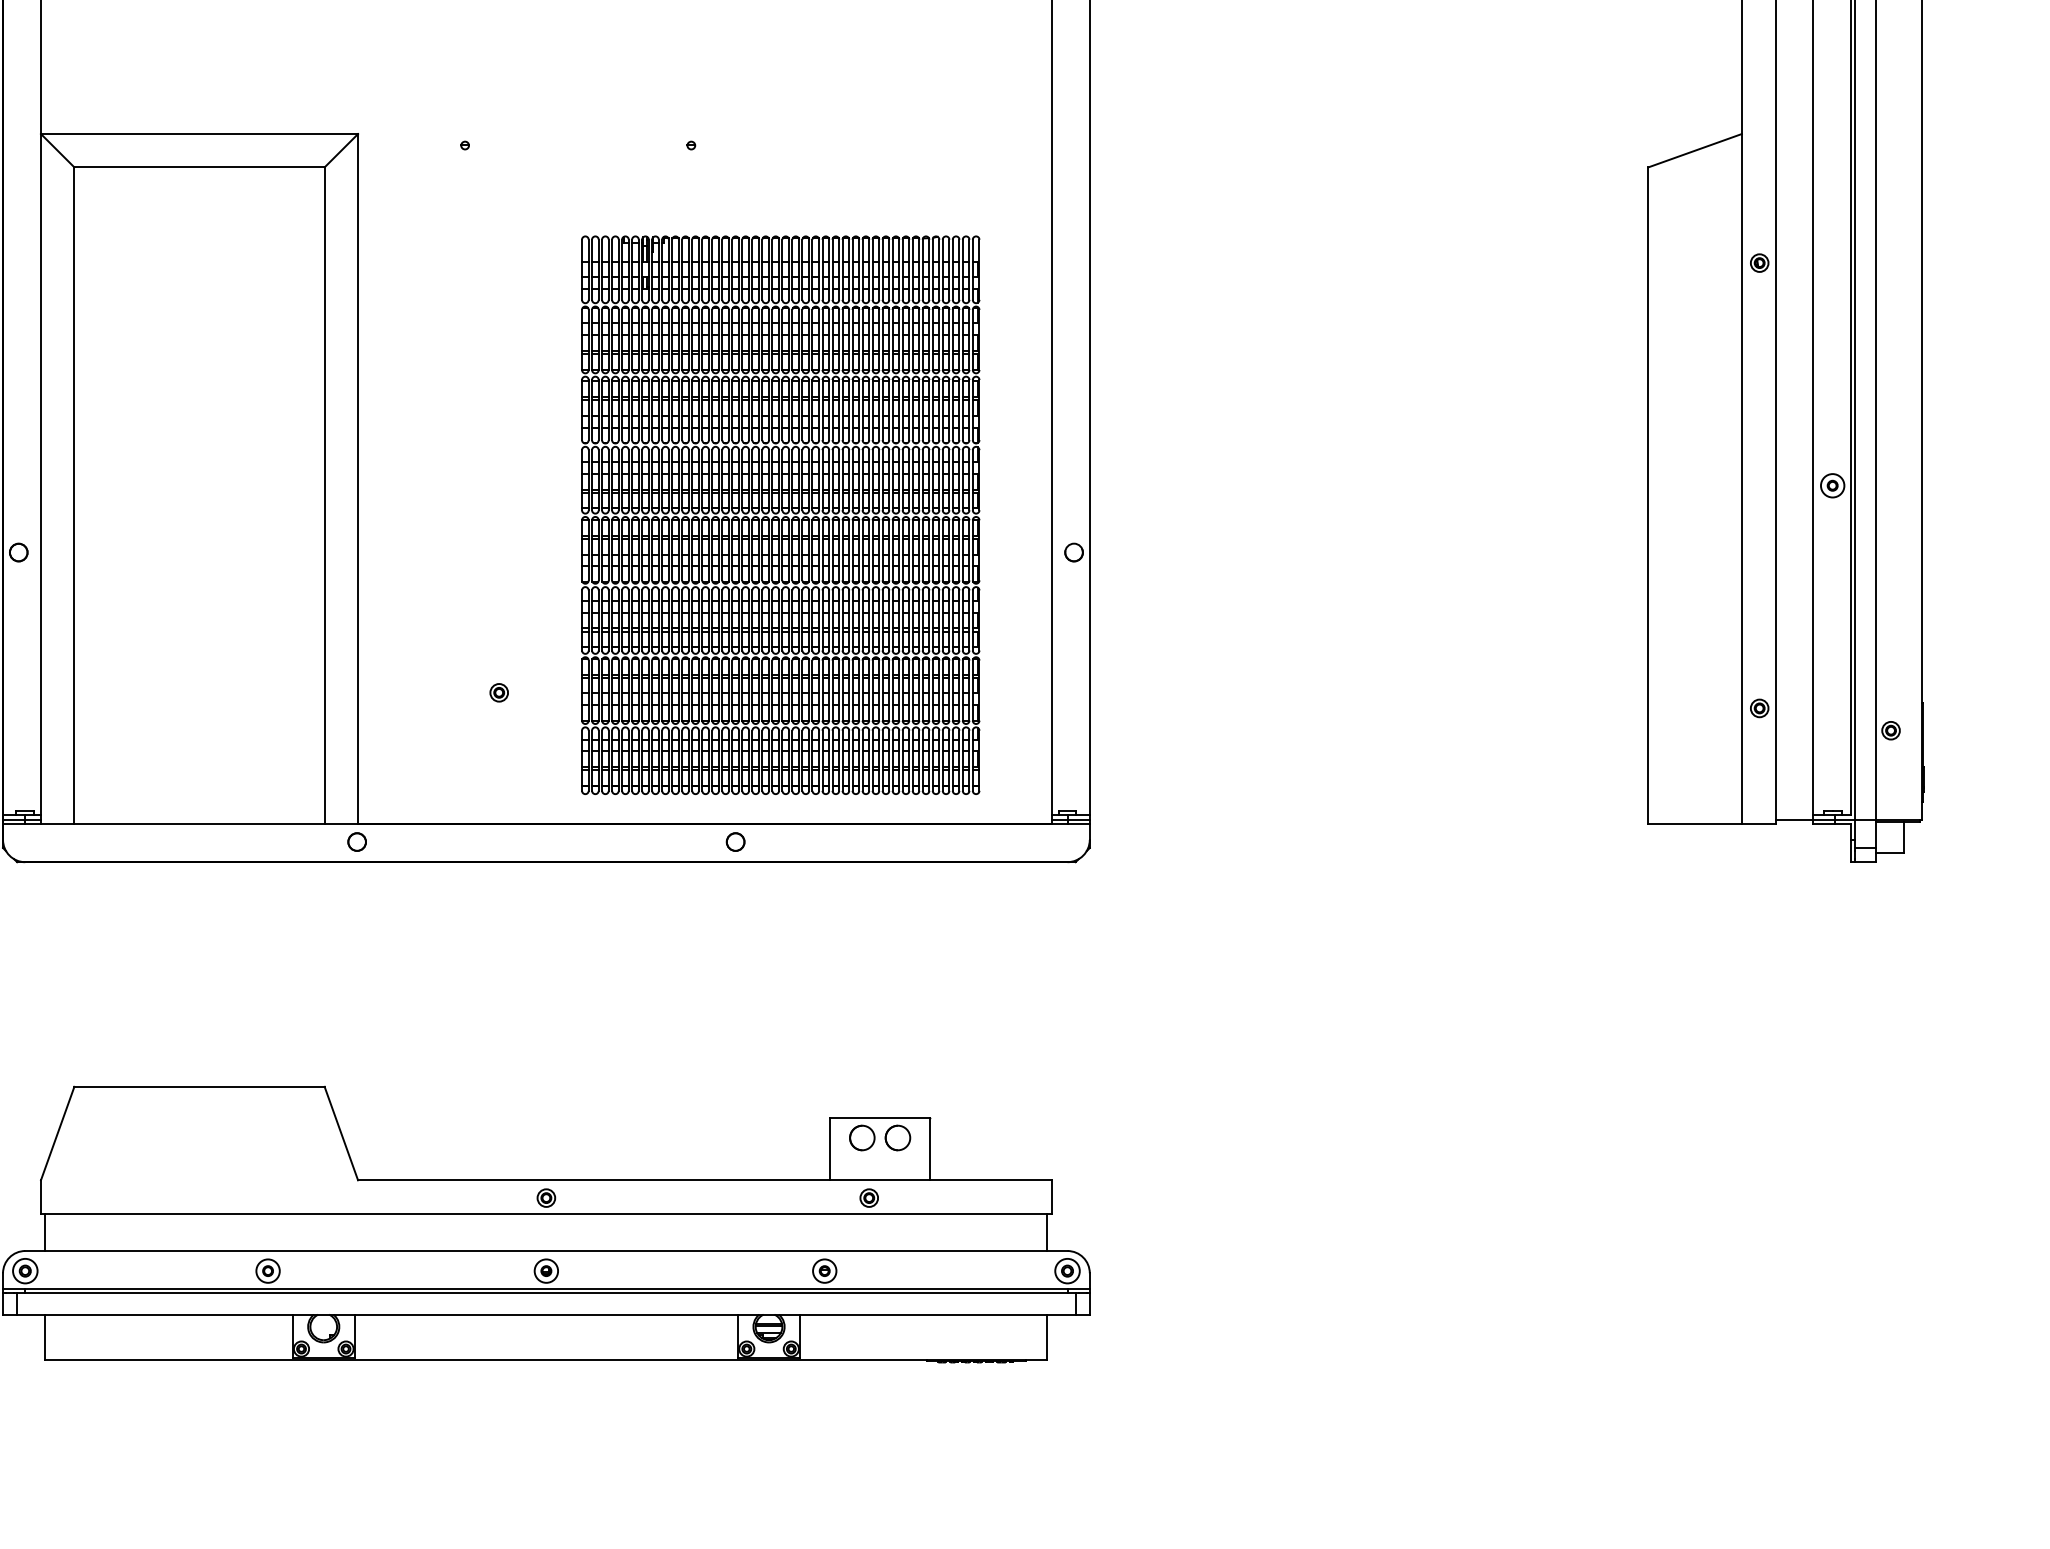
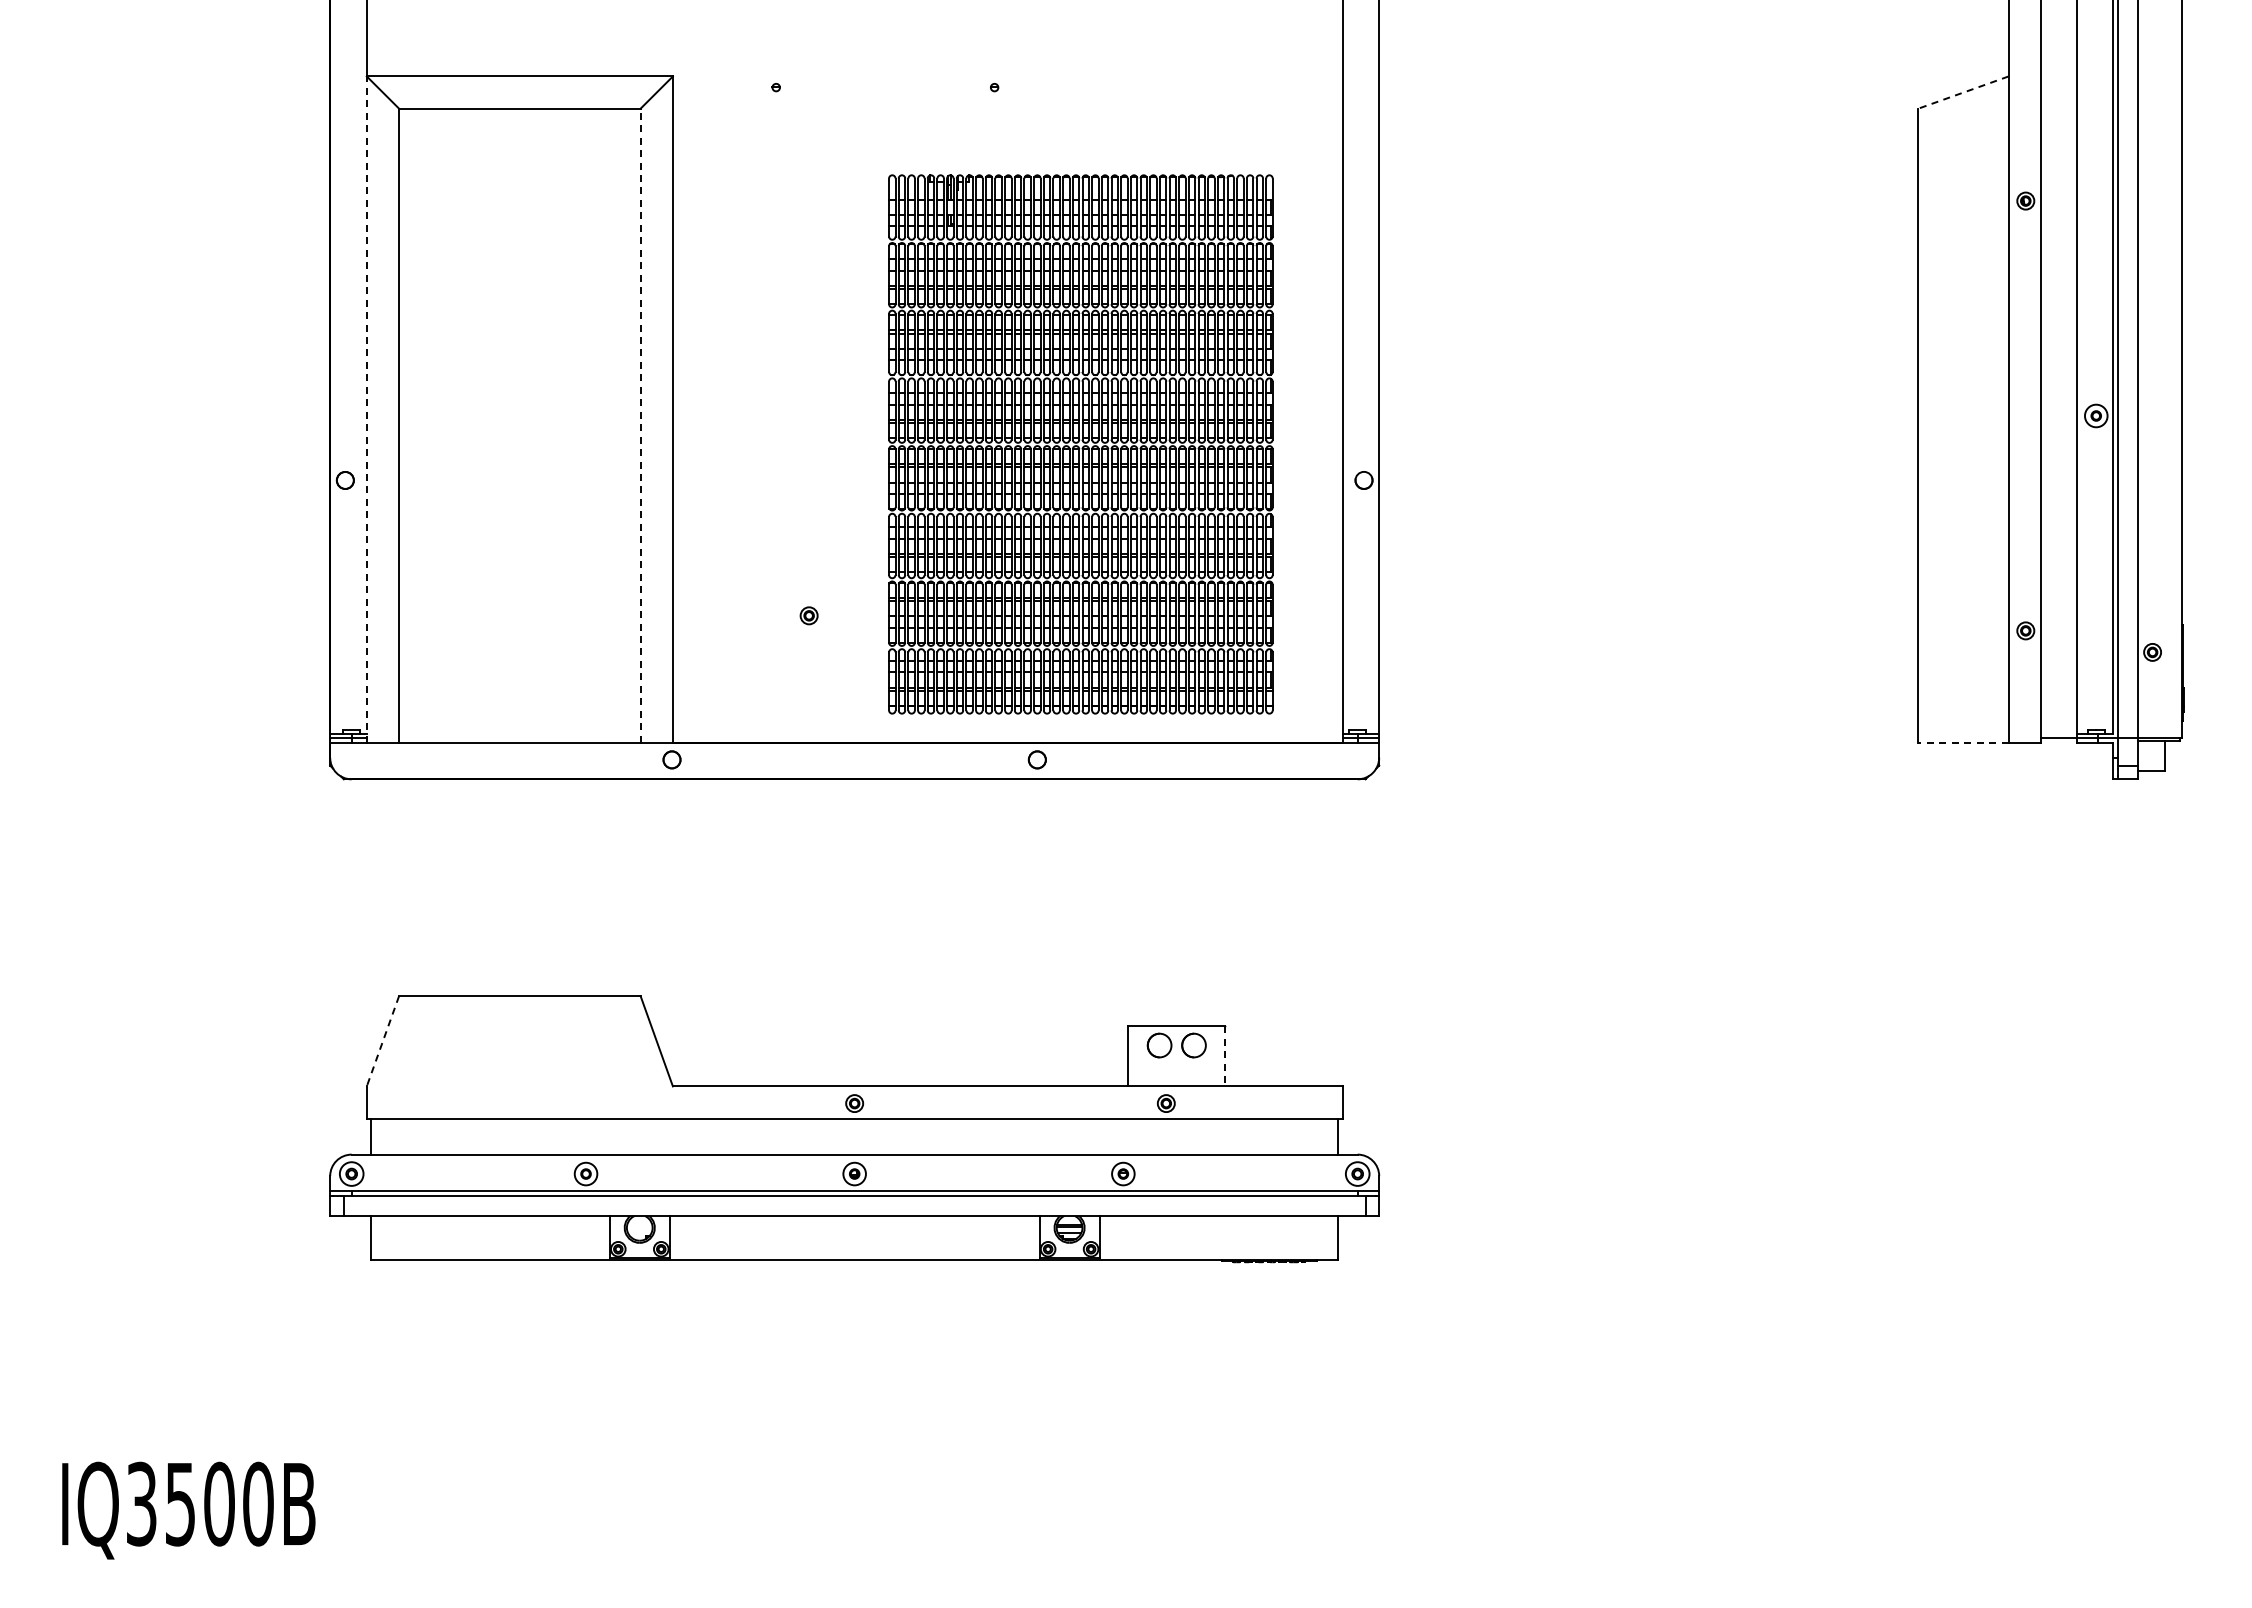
line: (1695, 150) -> (1963, 92), solid -> dashed
line: (40, 479) -> (366, 409), solid -> dashed
line: (324, 495) -> (640, 425), solid -> dashed
line: (1695, 824) -> (1963, 742), solid -> dashed
line: (57, 1133) -> (382, 1041), solid -> dashed
line: (930, 1149) -> (1225, 1056), solid -> dashed

